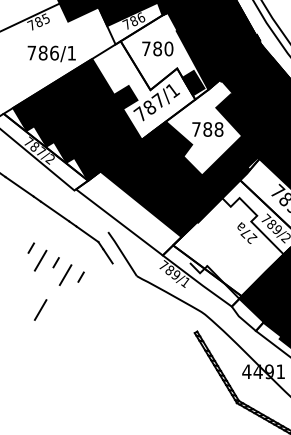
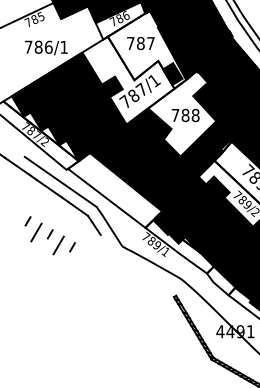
text: (168, 48) -> (150, 43), 780 -> 787
line: (67, 203) -> (60, 181), added
fill: (226, 248) -> (202, 221), added
line: (40, 309) -> (36, 276), removed

